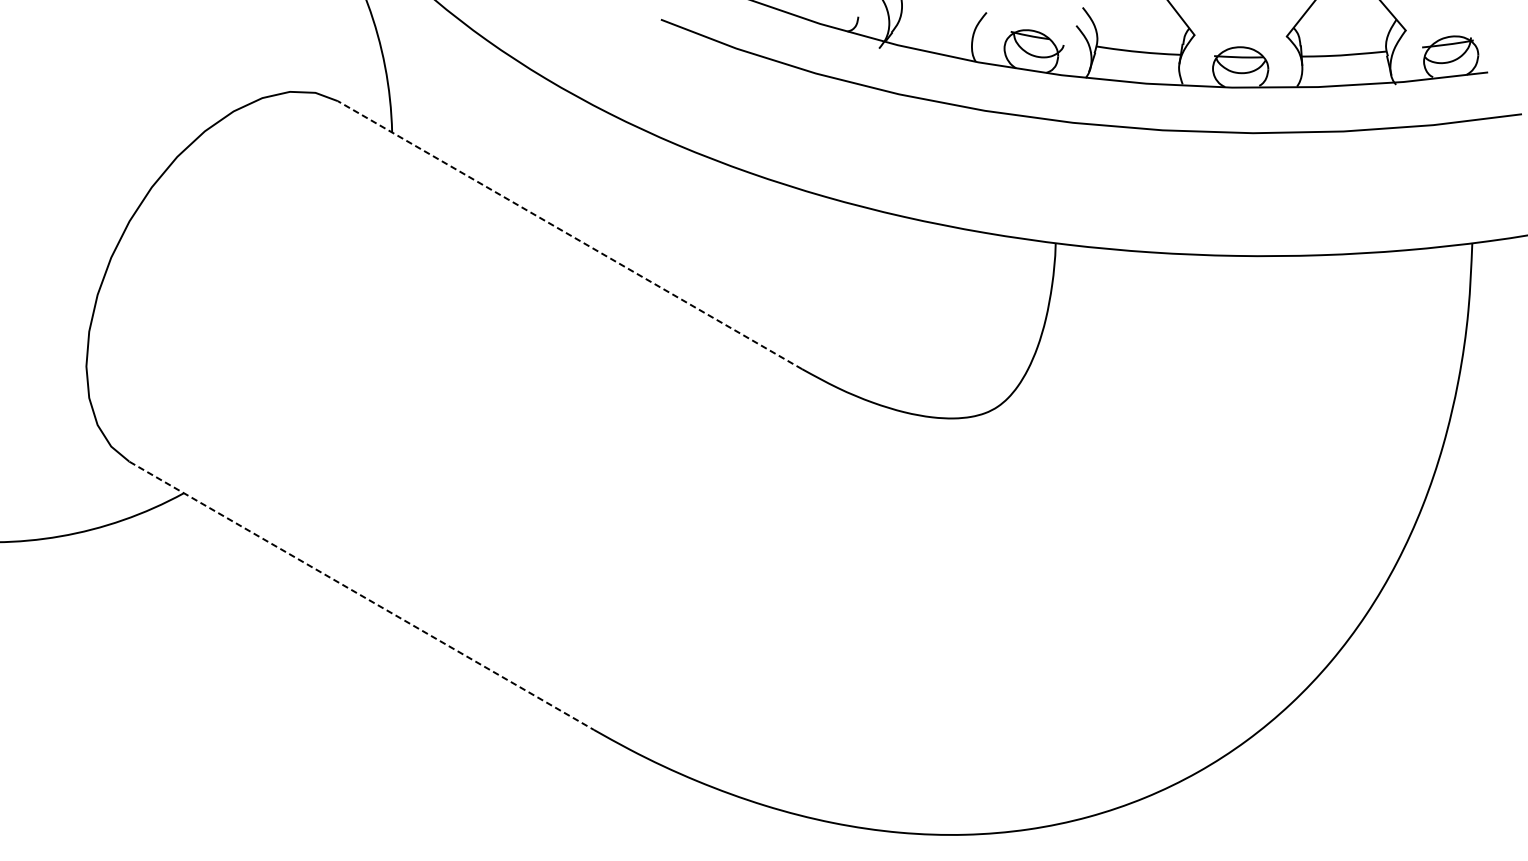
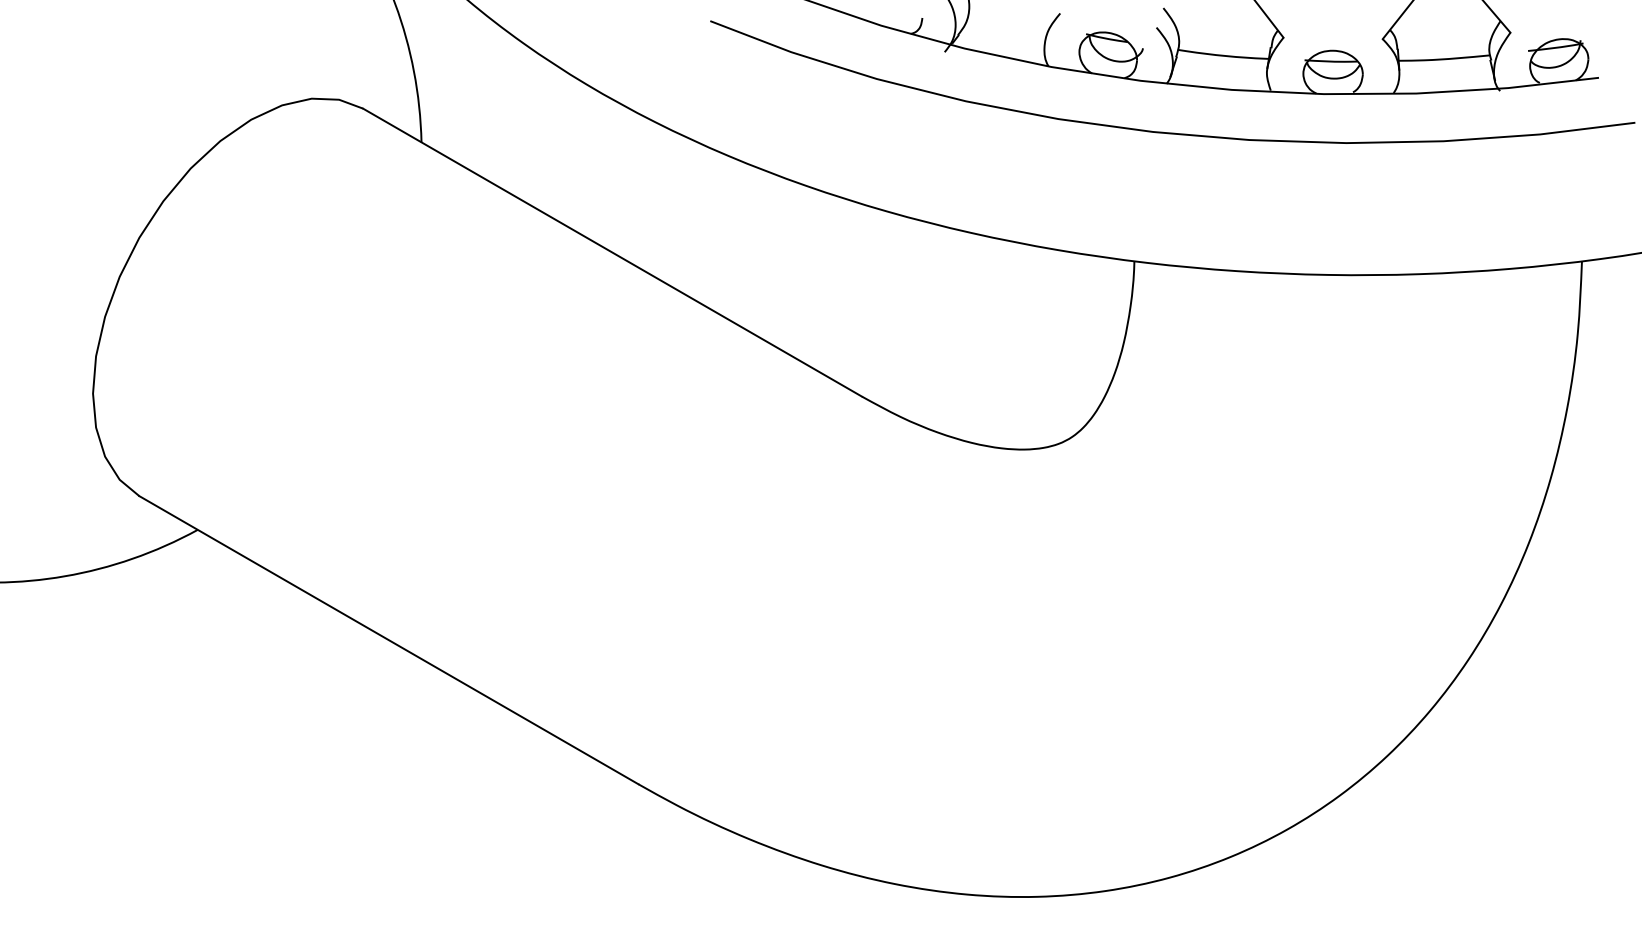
line: (569, 235) -> (612, 252), dashed -> solid
line: (362, 596) -> (389, 640), dashed -> solid

